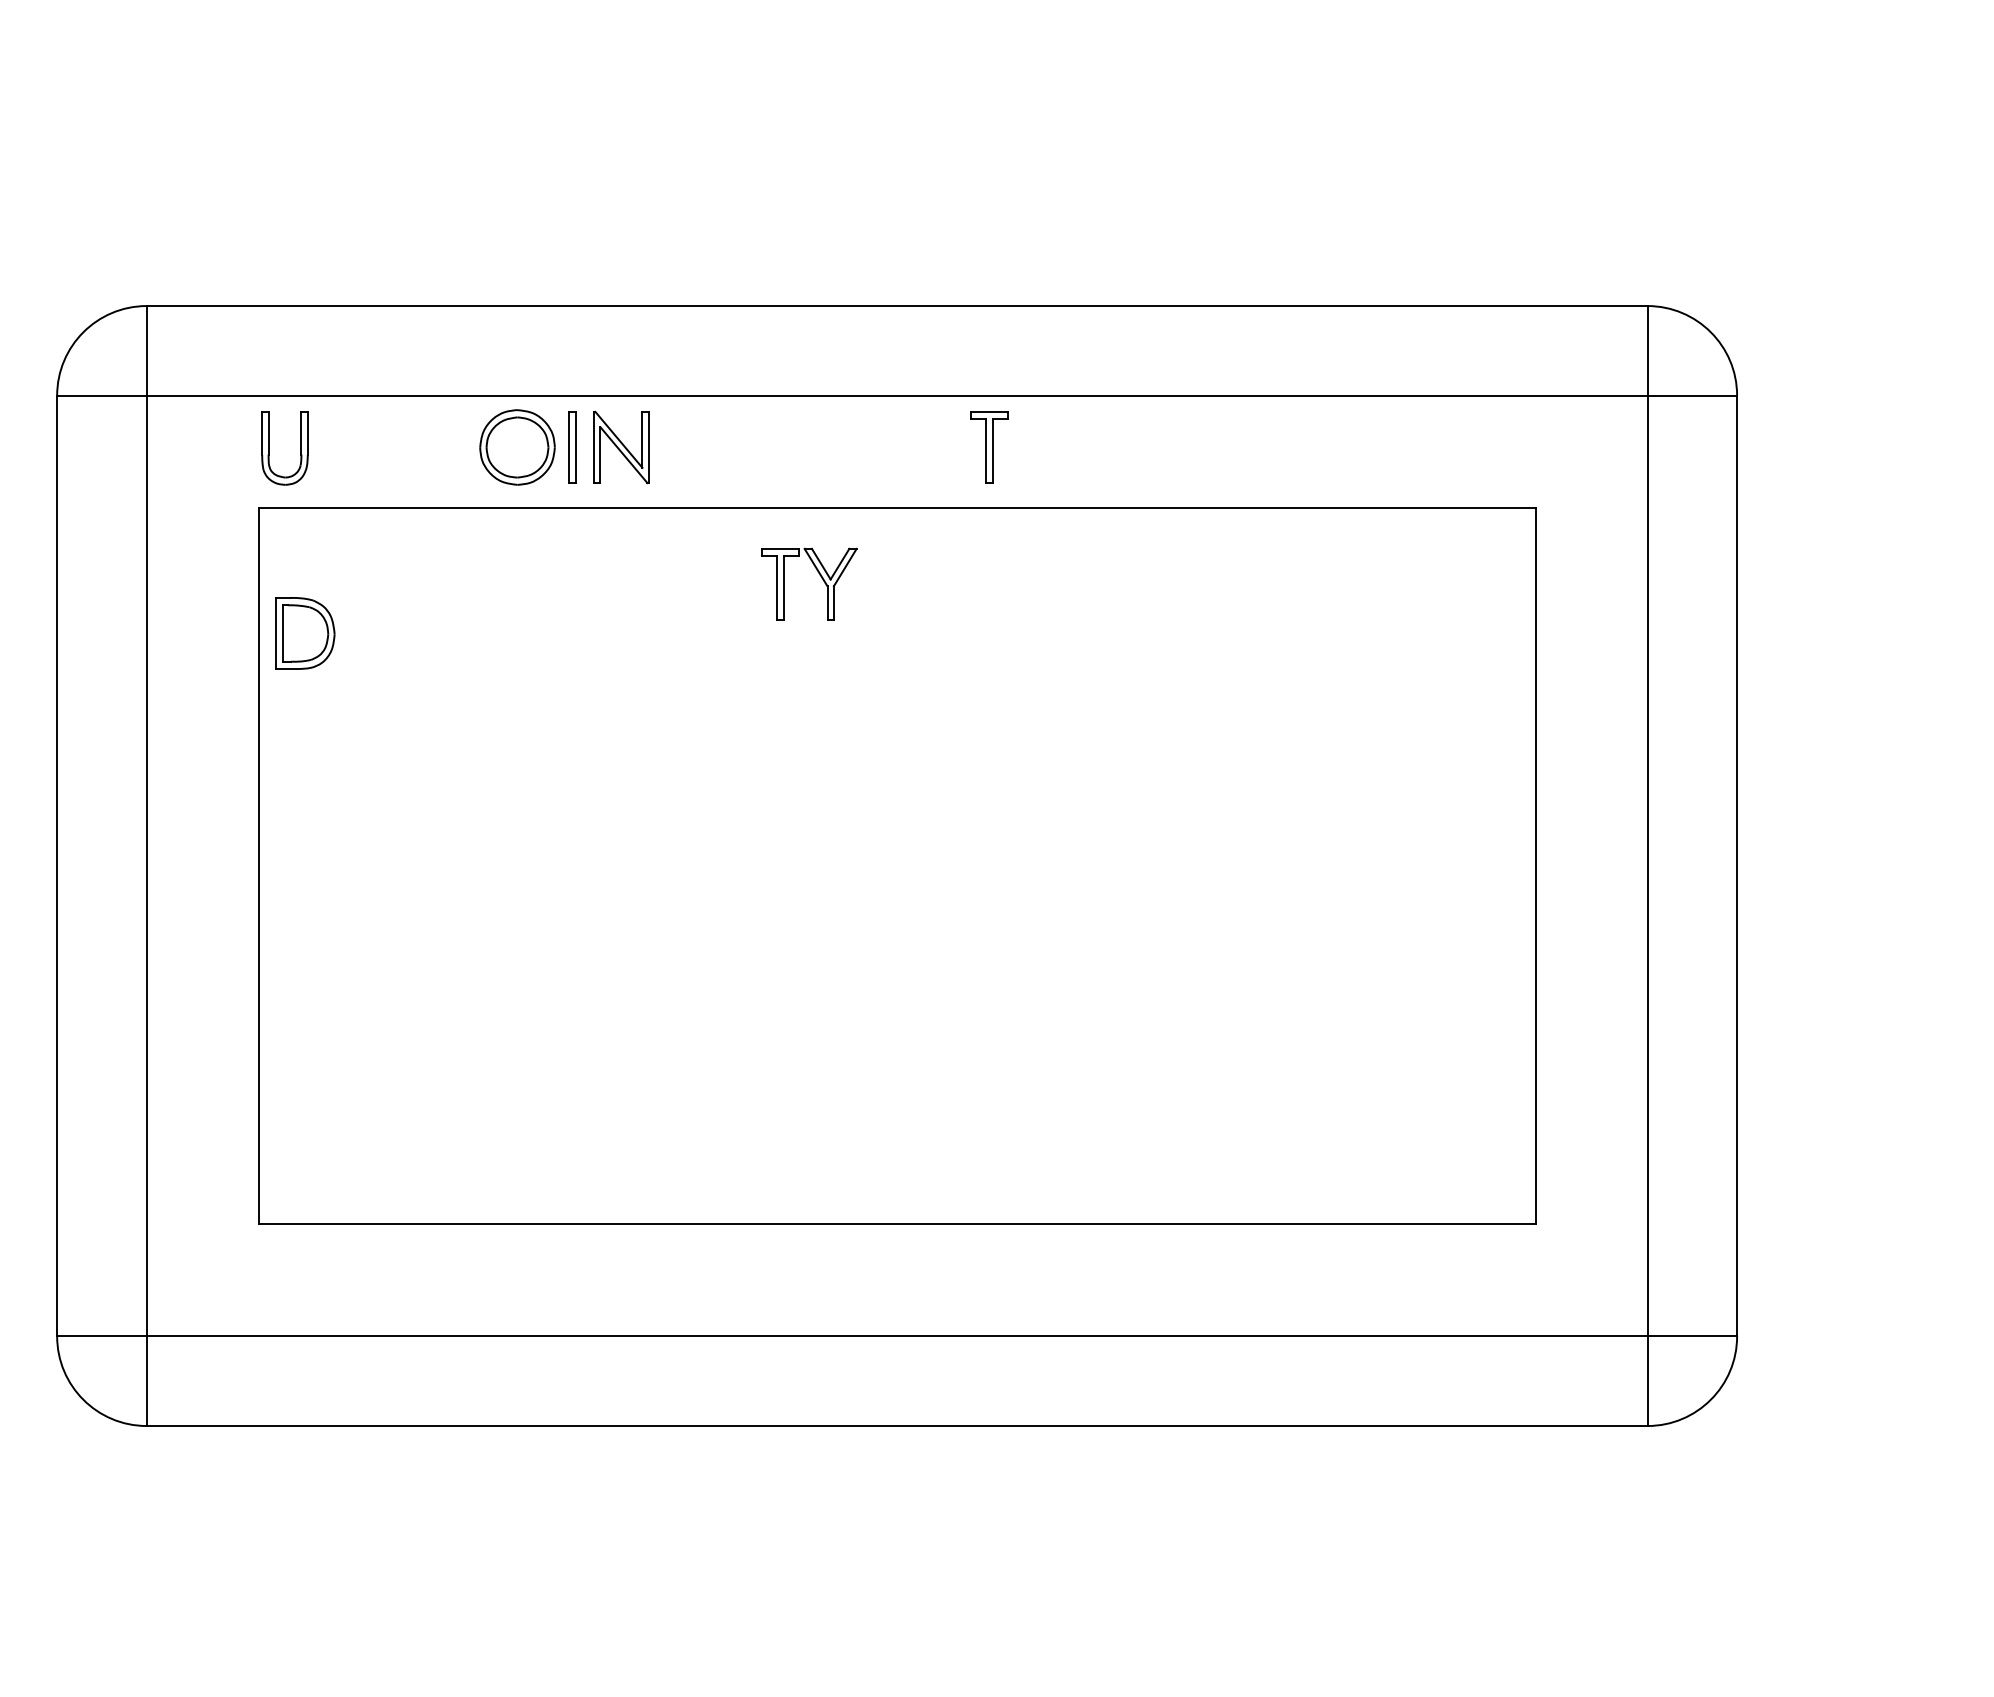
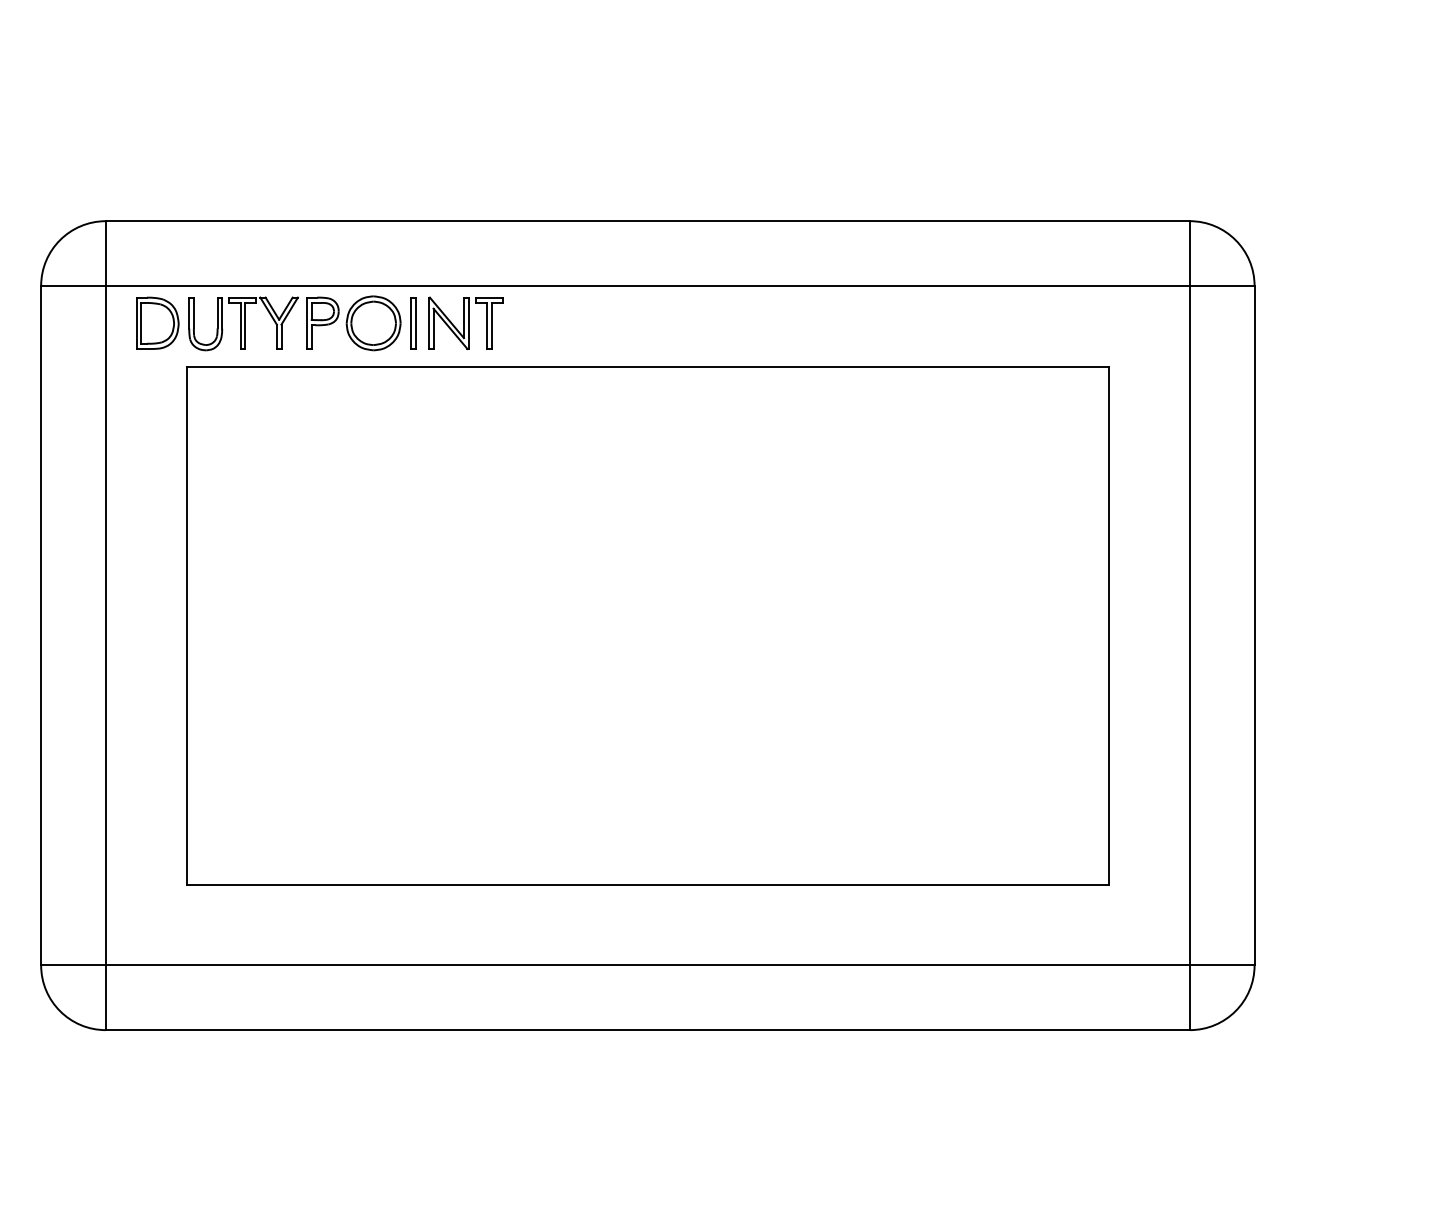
part: (447, 447) -> (323, 323), added
part: (989, 447) -> (489, 323), moved
part: (819, 575) -> (271, 316), moved
part: (305, 633) -> (157, 323), moved

